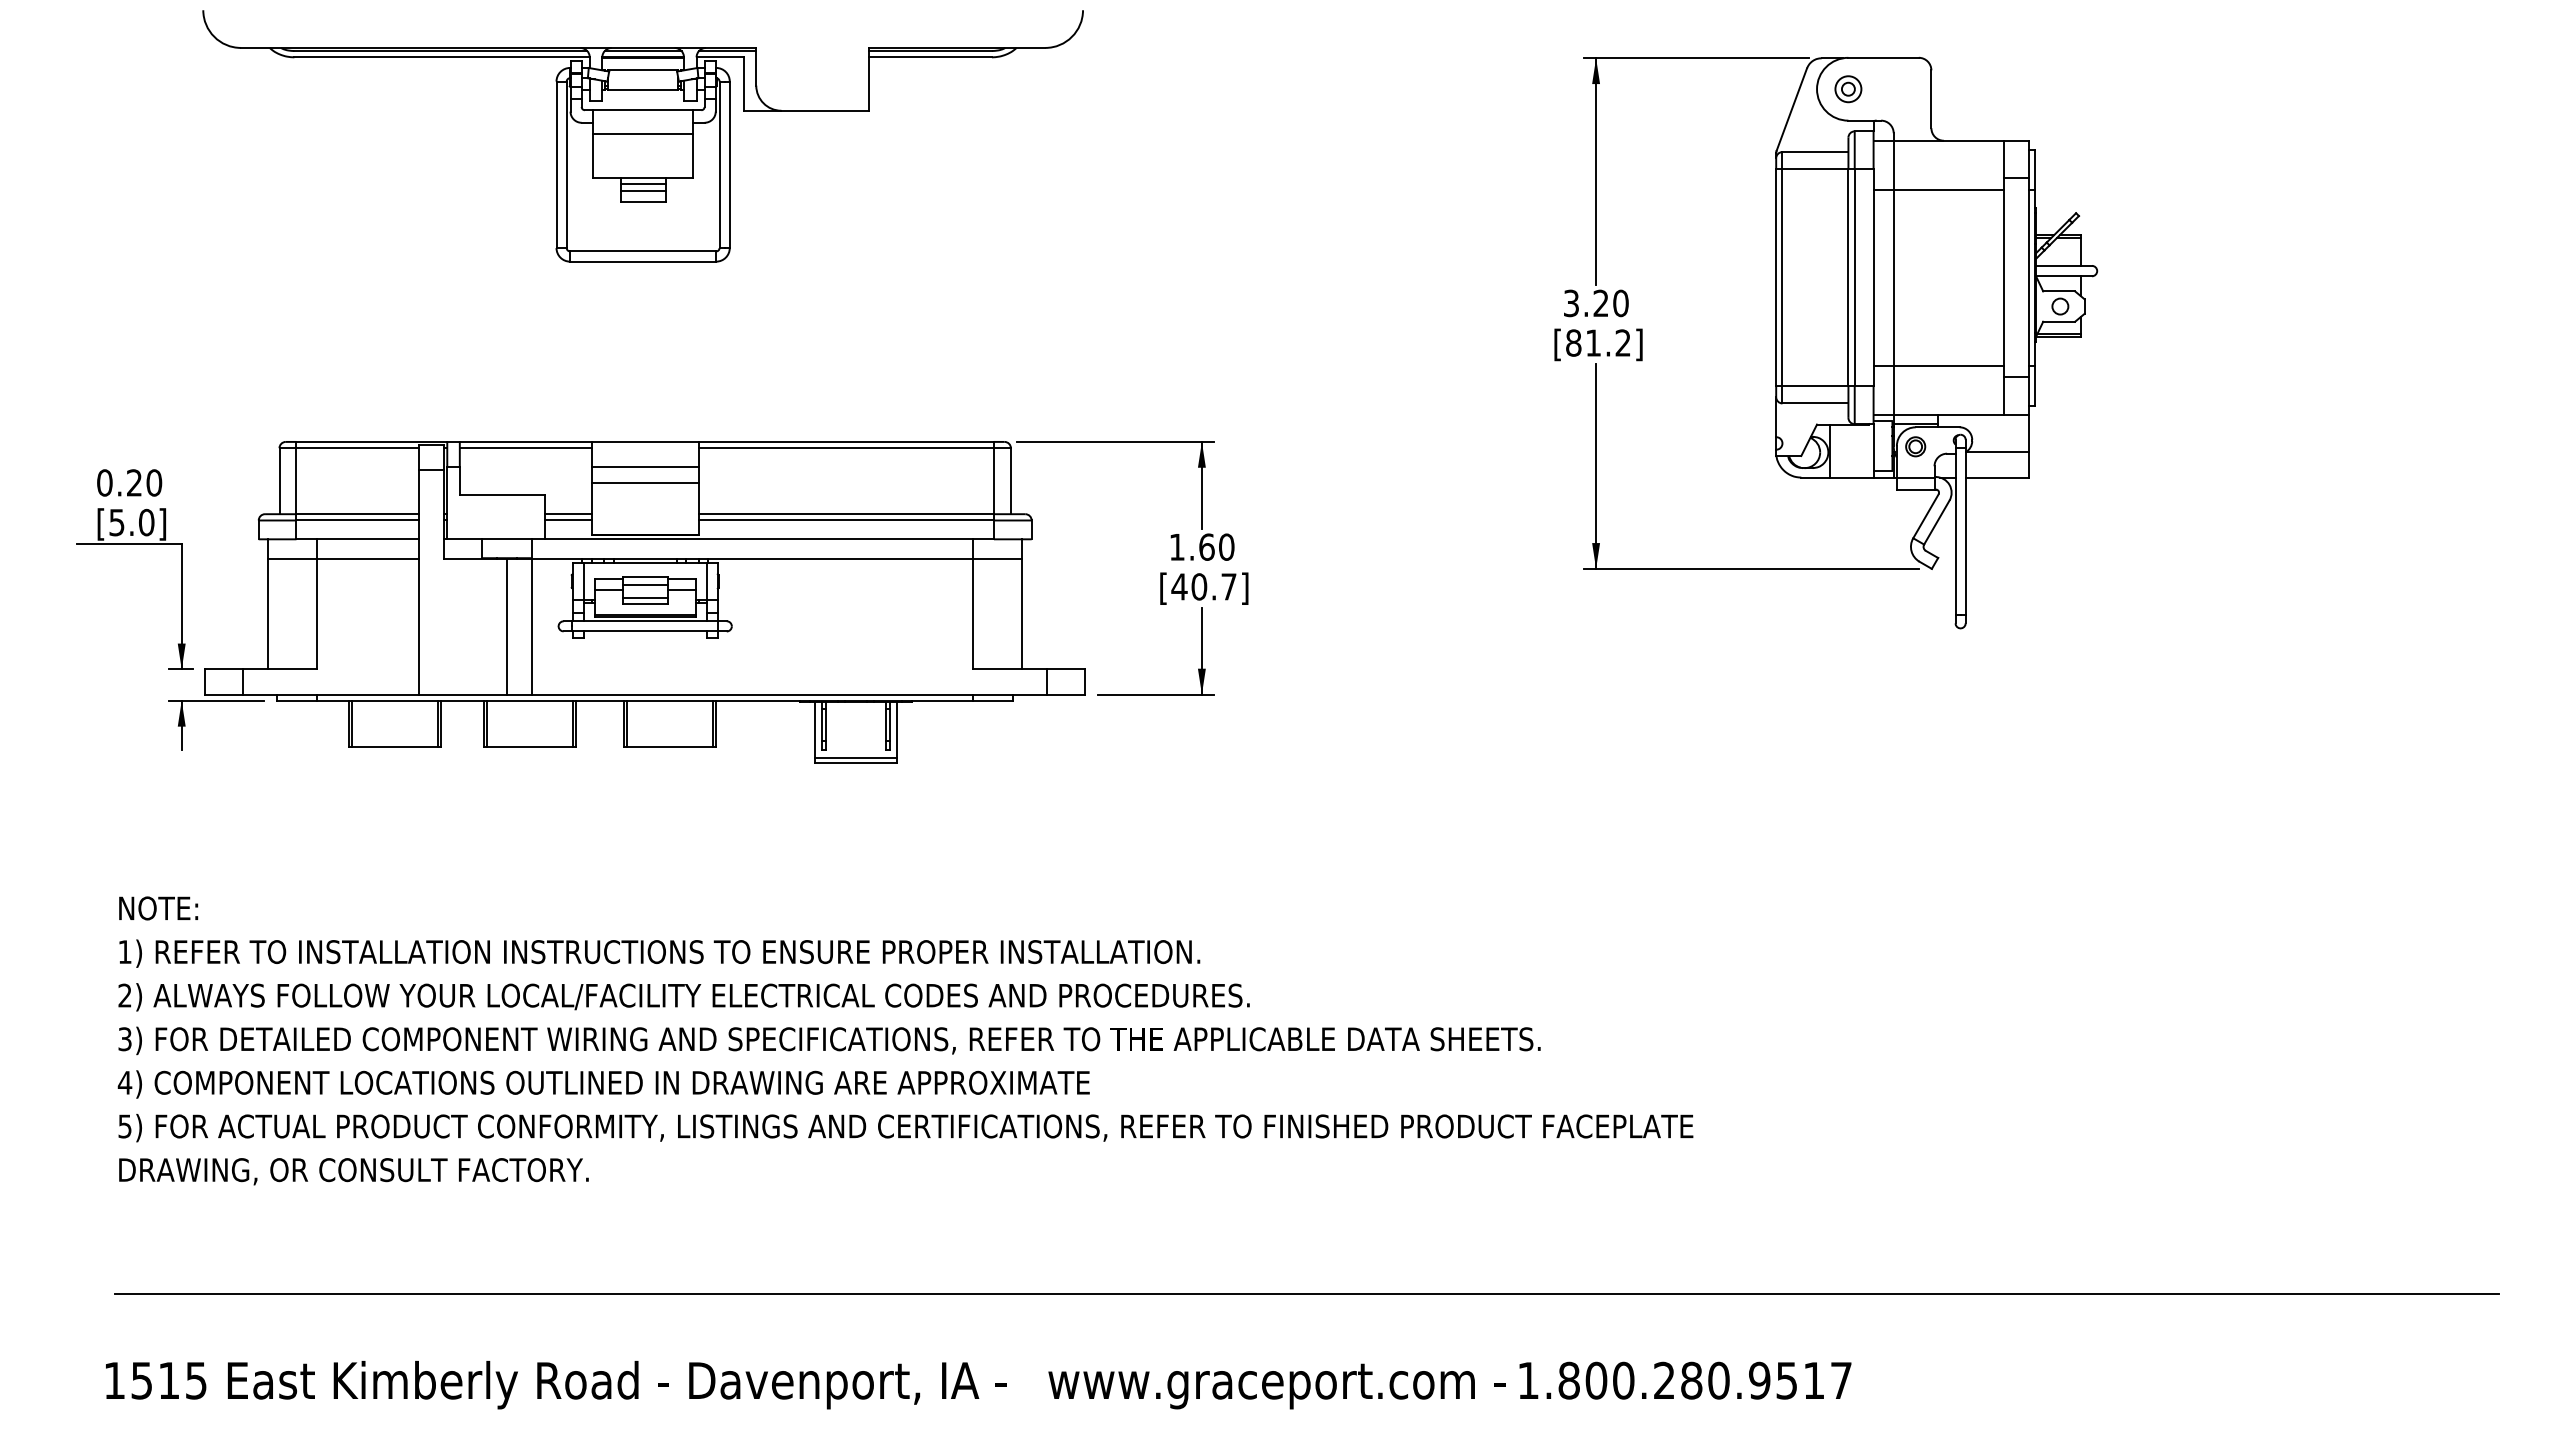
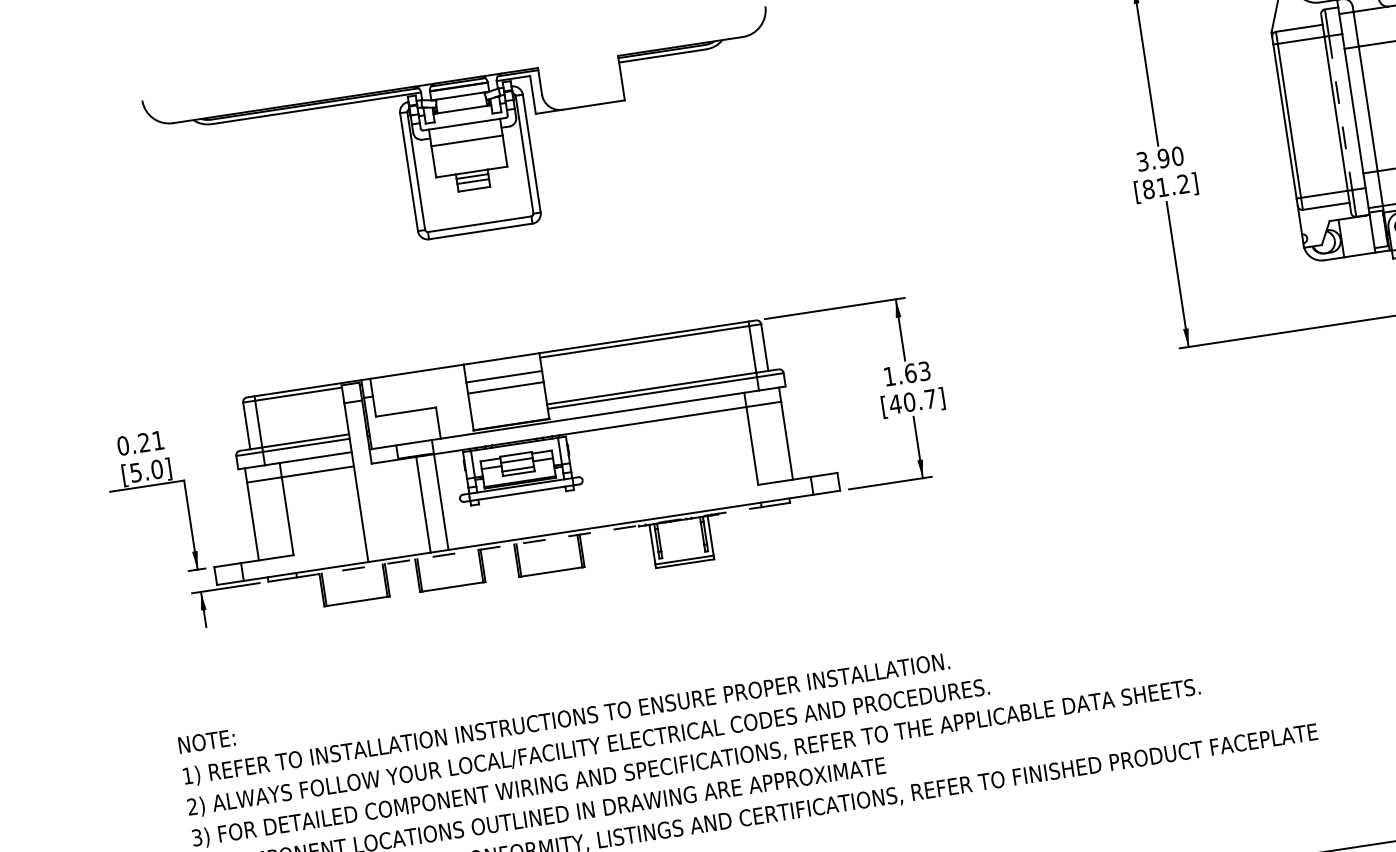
line: (1854, 277) -> (1340, 112), solid -> dashed
text: (1600, 303) -> (1163, 158), 3.20 -> 3.90
line: (525, 448) -> (417, 376), removed
text: (154, 482) -> (158, 440), 0.20 -> 0.21
line: (567, 514) -> (454, 418), removed
line: (567, 520) -> (454, 422), removed
text: (1226, 546) -> (924, 370), 1.60 -> 1.63
line: (645, 700) -> (529, 542), solid -> dashed

